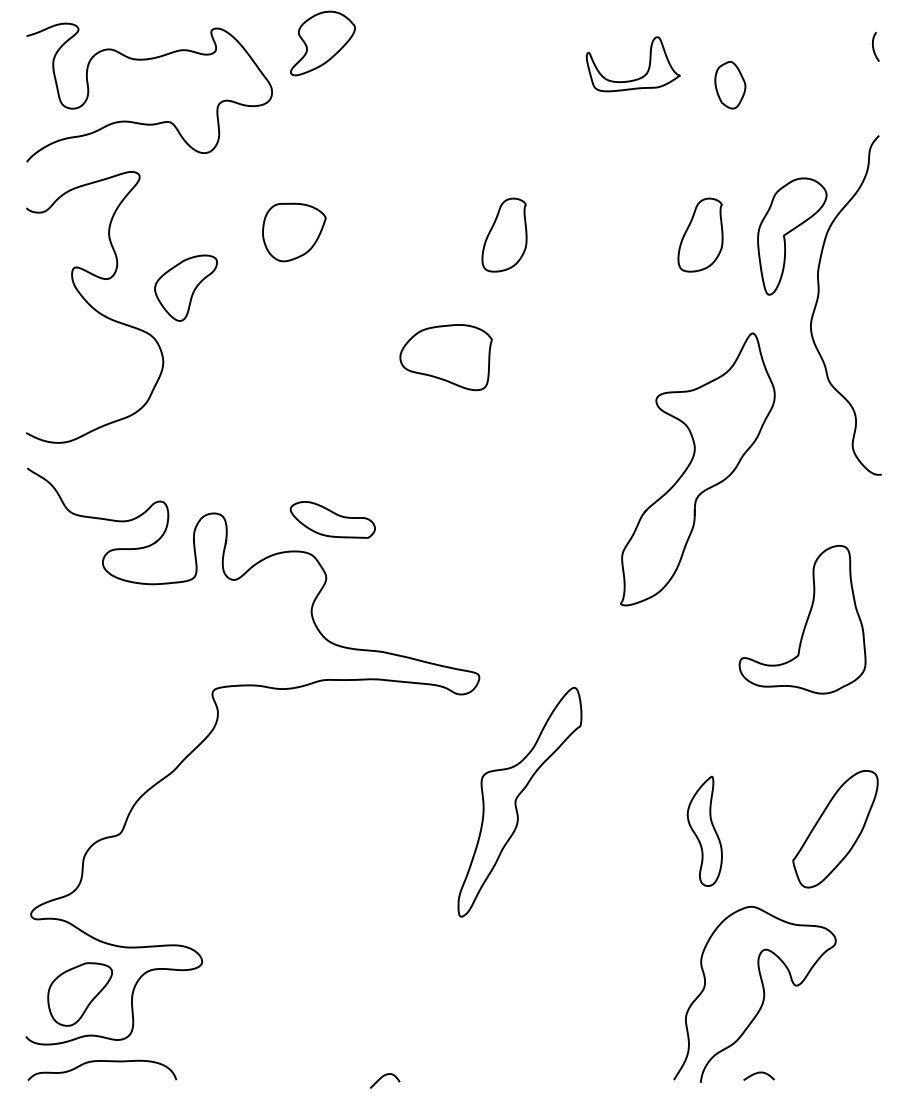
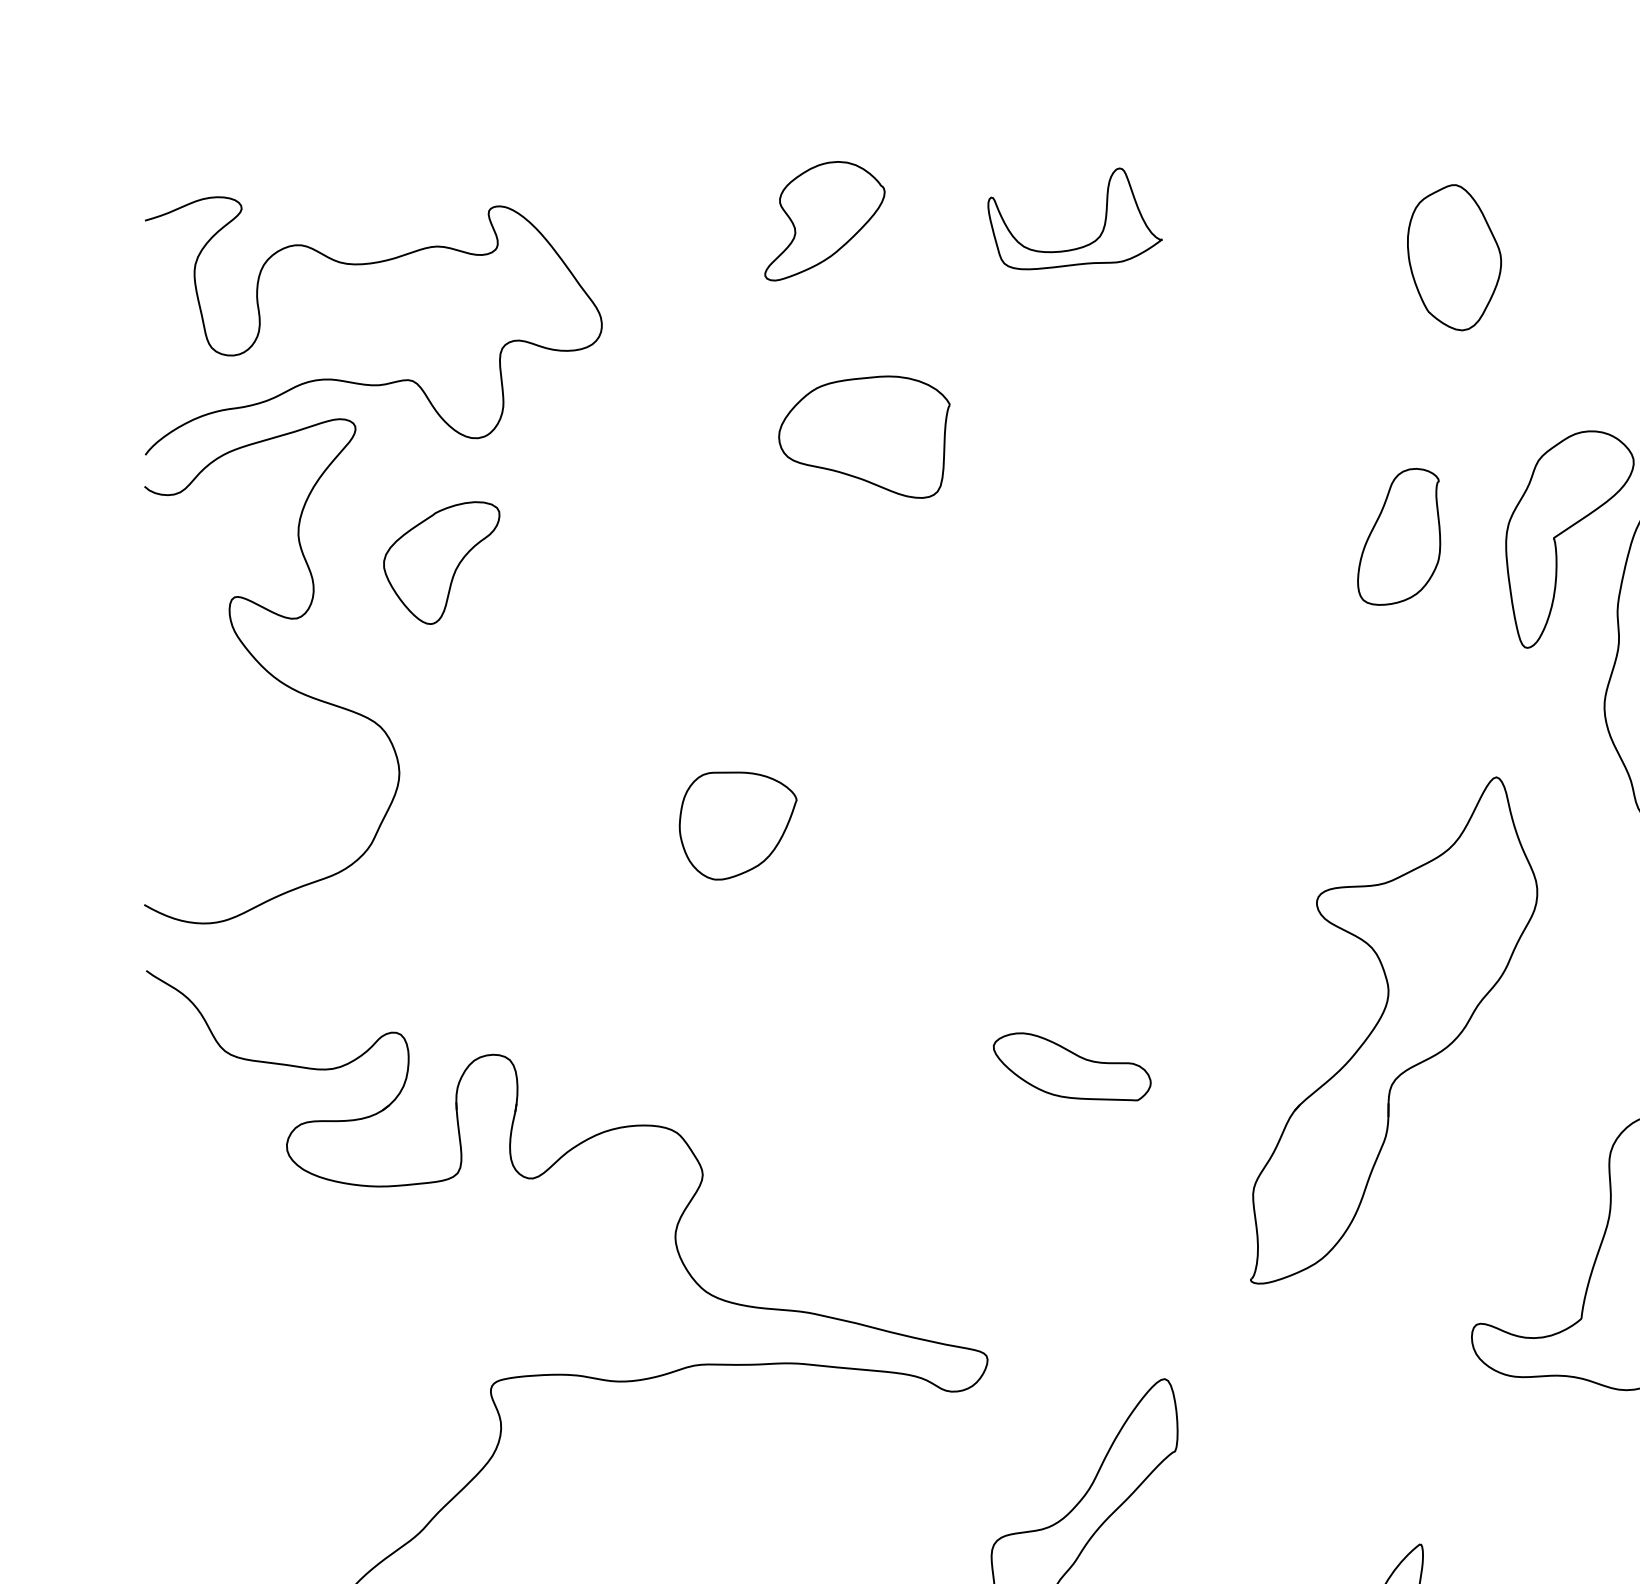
part: (322, 43) -> (824, 221), moved
part: (636, 78) -> (1080, 245), moved
part: (730, 85) -> (1454, 258), size x1.67
curve: (149, 123) -> (373, 383), moved
part: (294, 232) -> (738, 825), moved
part: (504, 234) -> (1034, 535), removed
part: (185, 287) -> (440, 561), moved
part: (445, 357) -> (863, 437), moved
part: (697, 469) -> (1393, 1030), moved
part: (332, 519) -> (1071, 1066), moved

